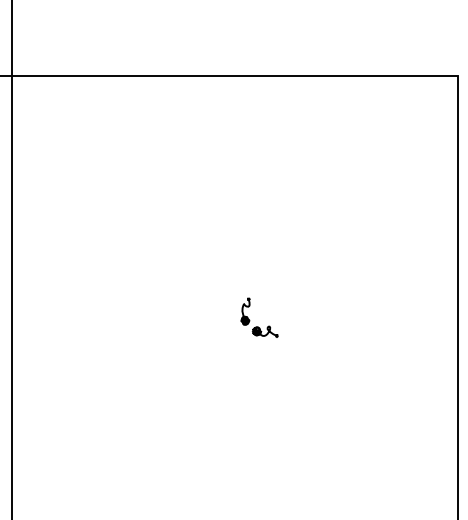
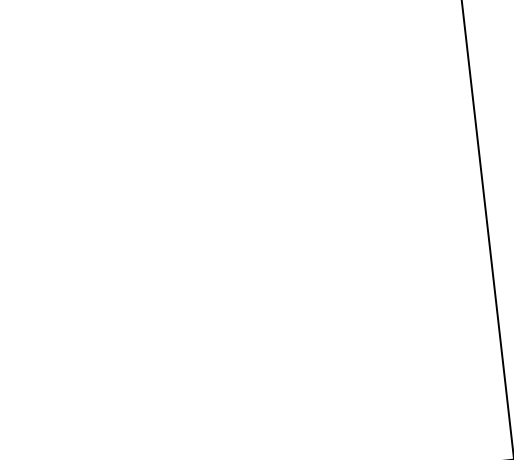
part: (258, 326) -> (256, 258), removed

